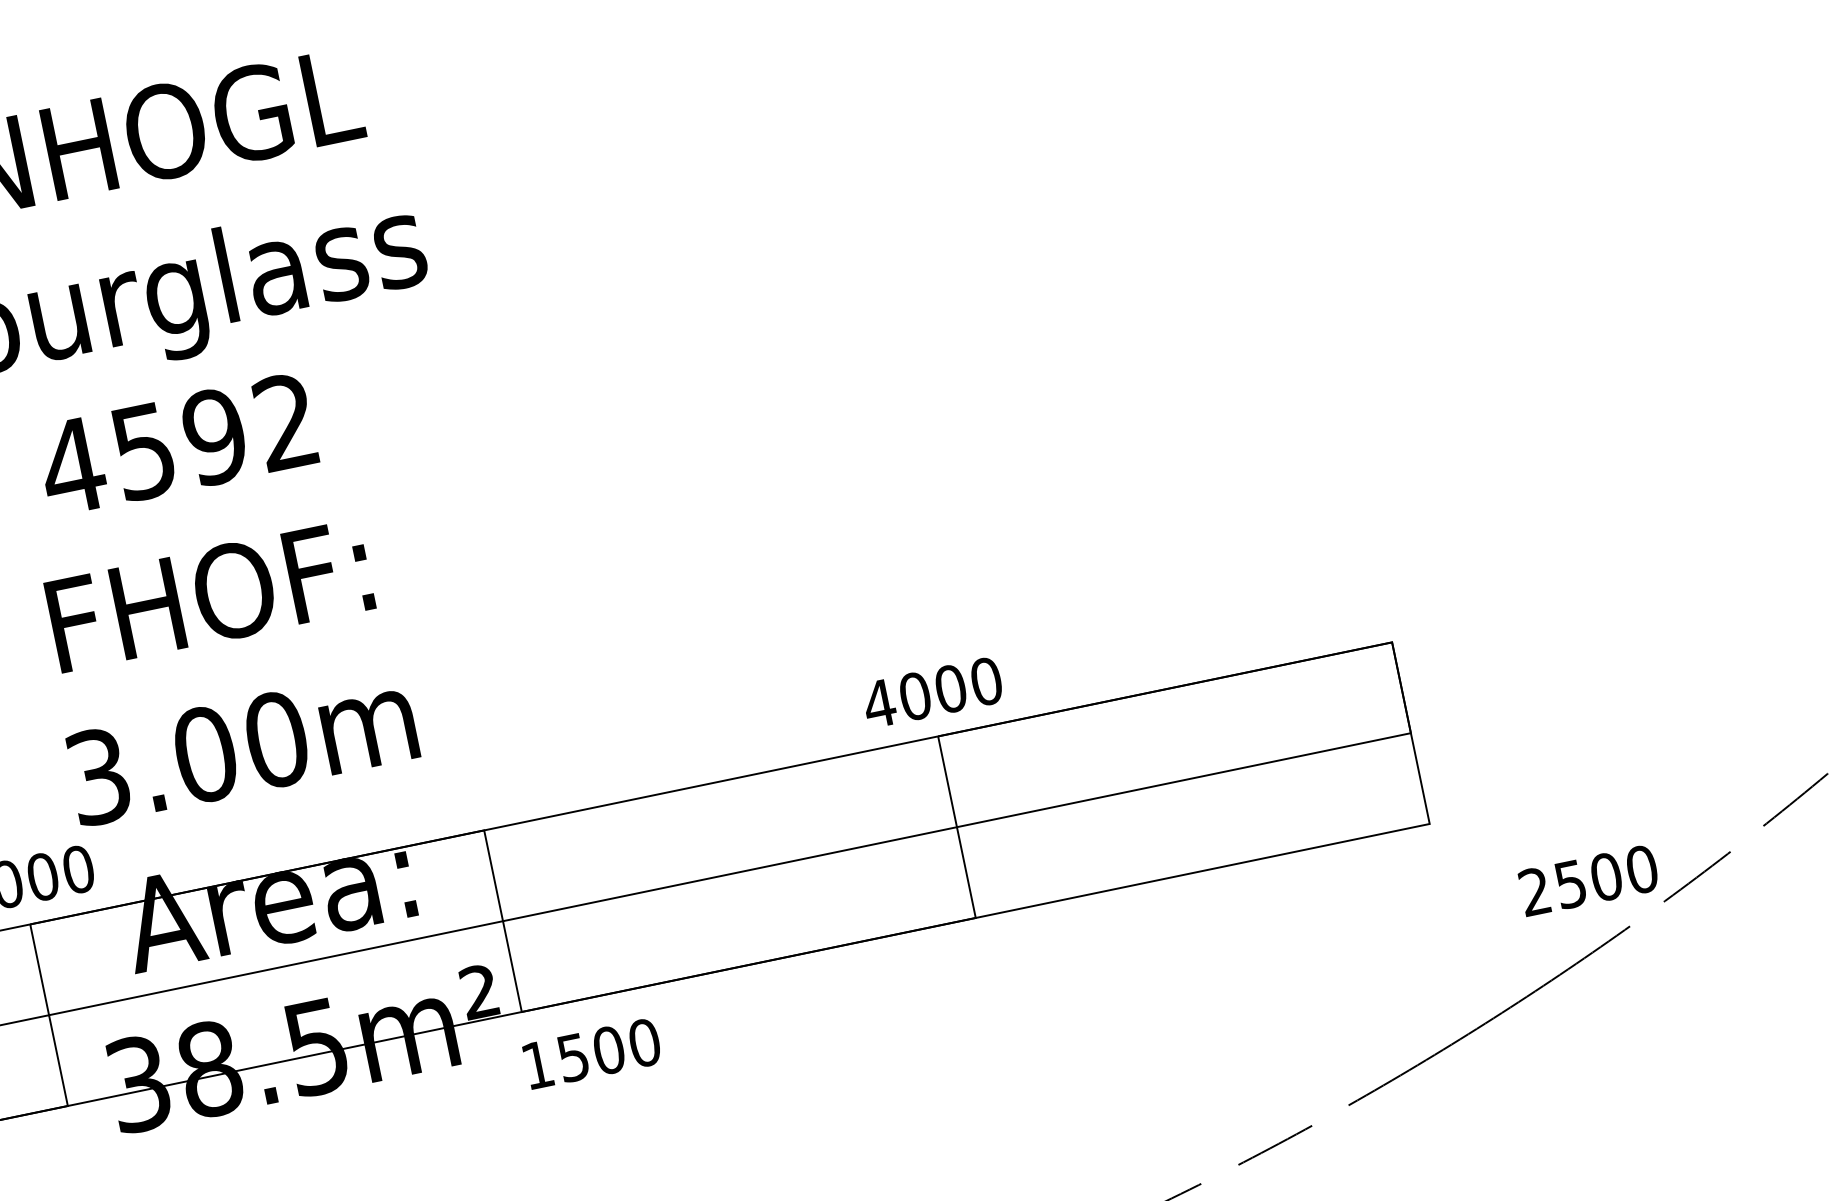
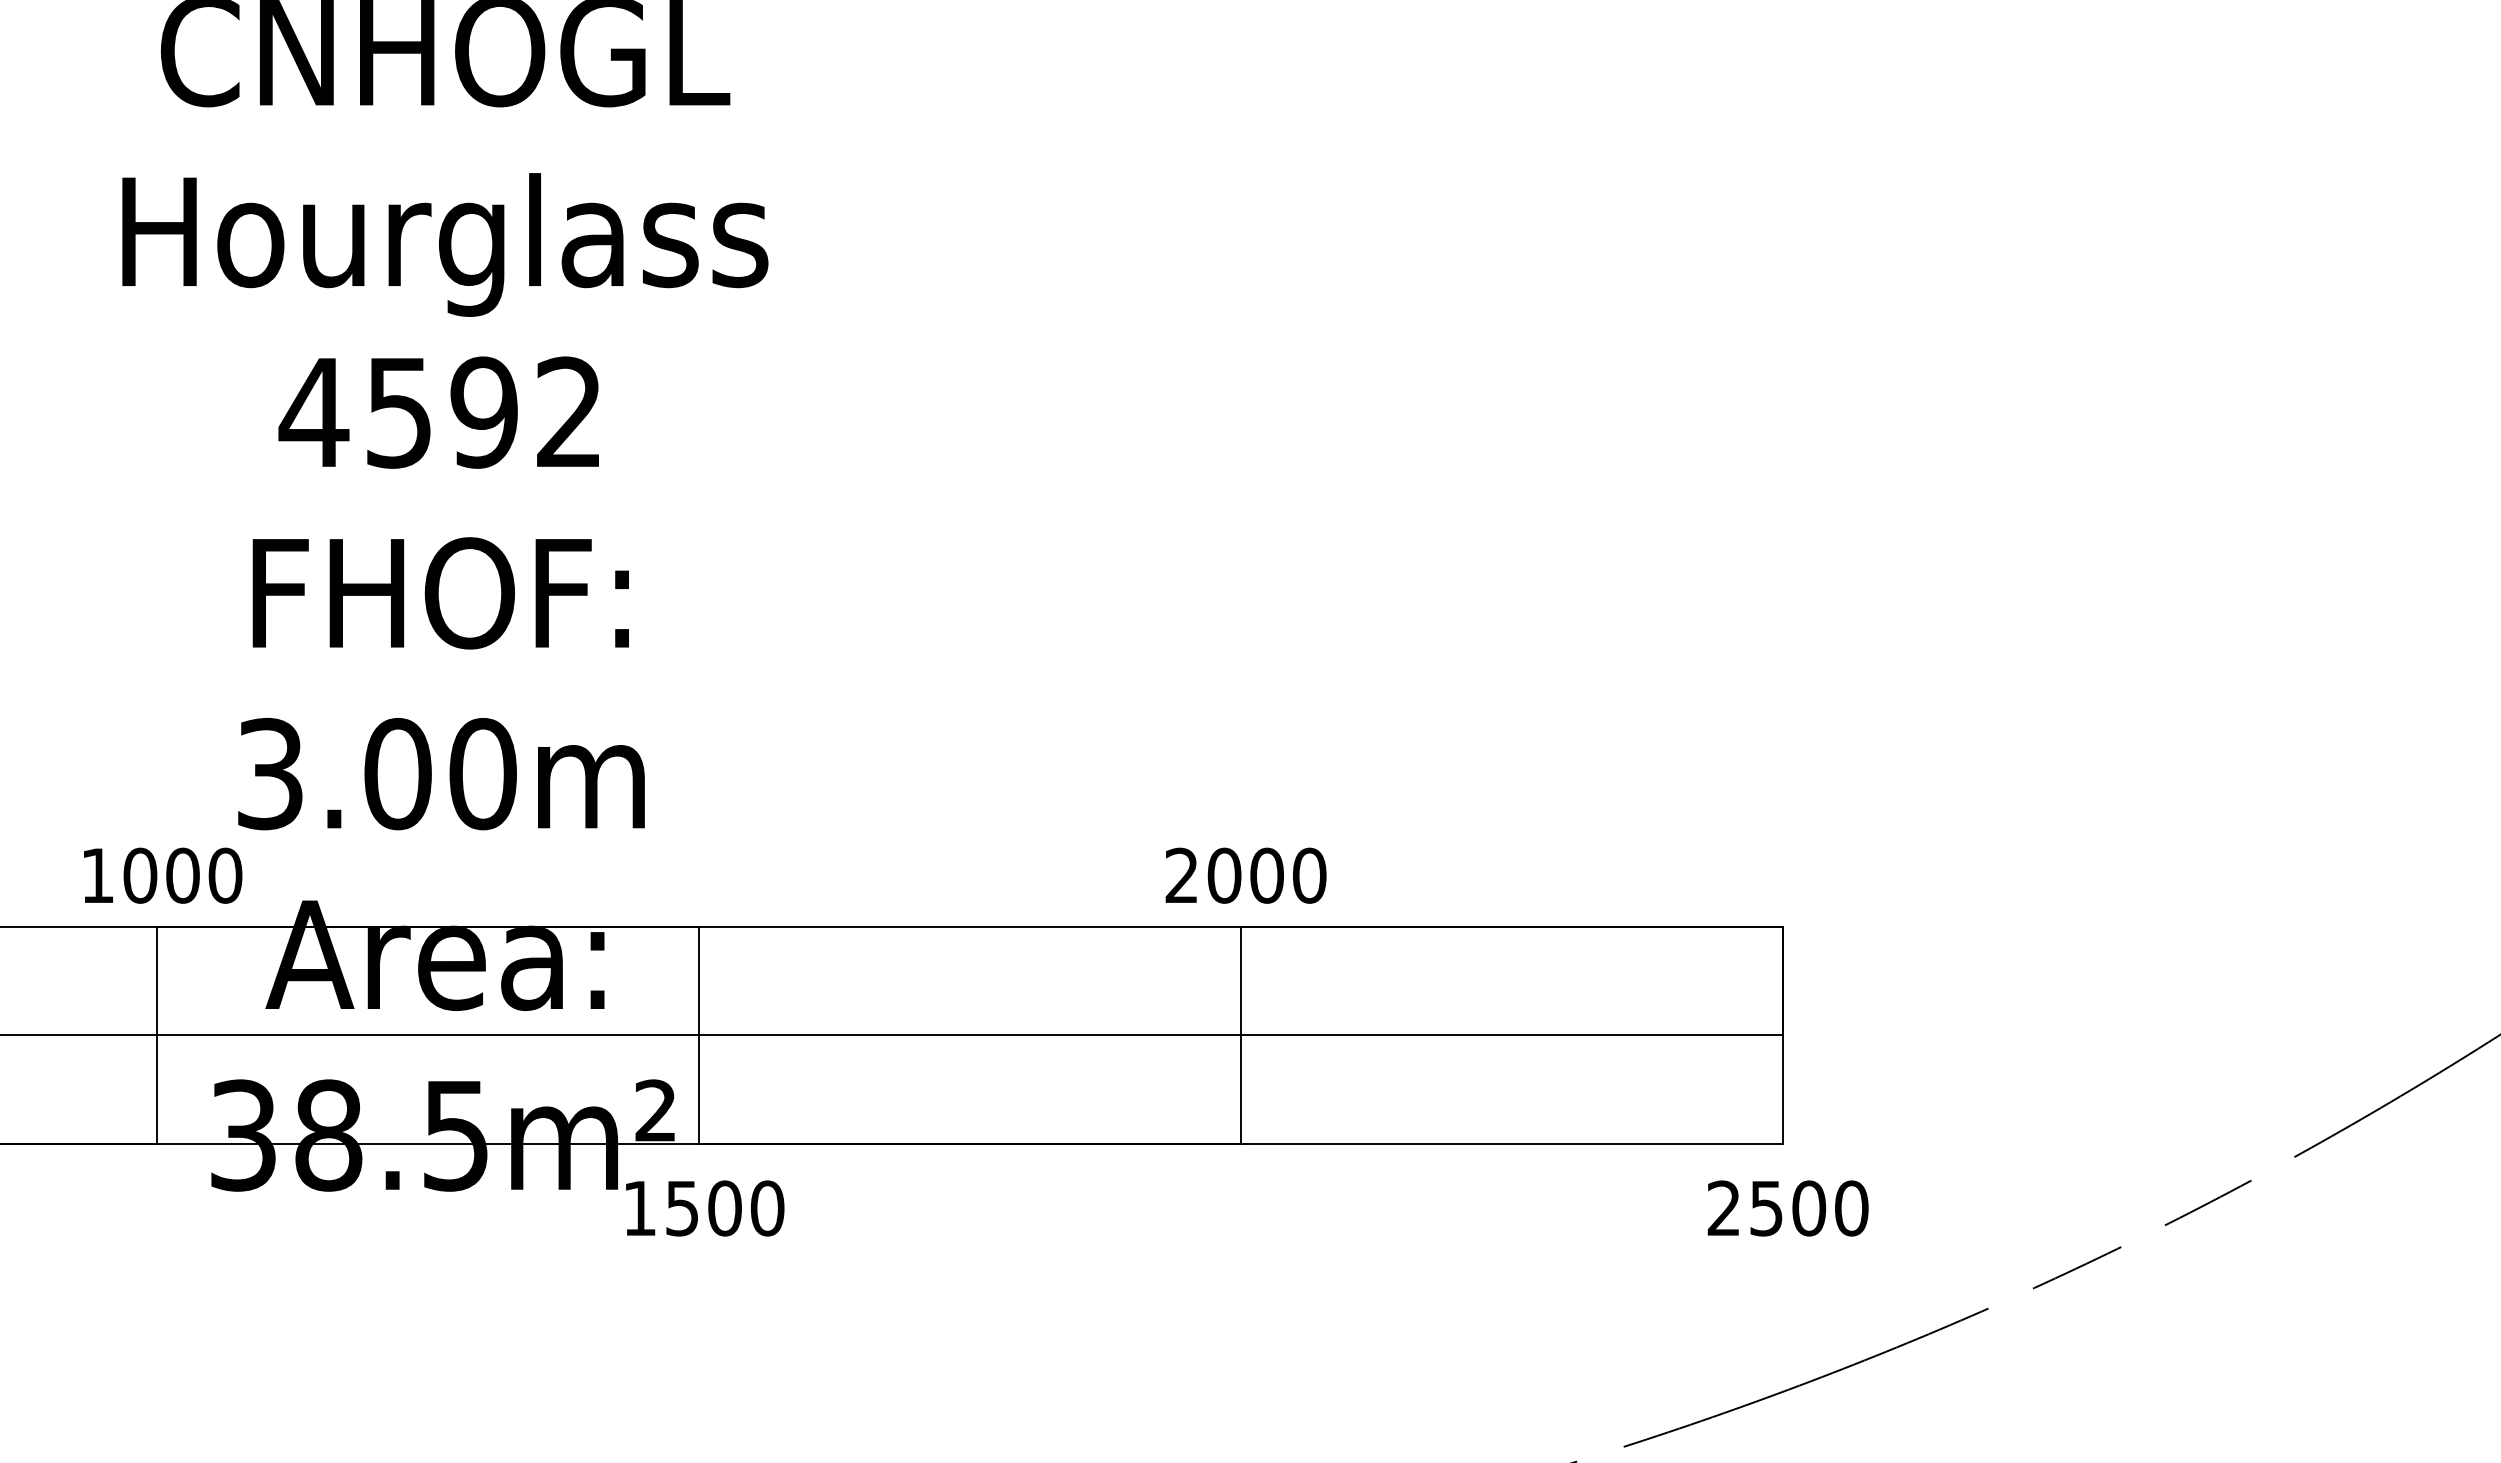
text: (878, 702) -> (1181, 874), 4000 -> 2000
text: (1588, 880) -> (1787, 1208), moved
text: (592, 1053) -> (705, 1208), moved

